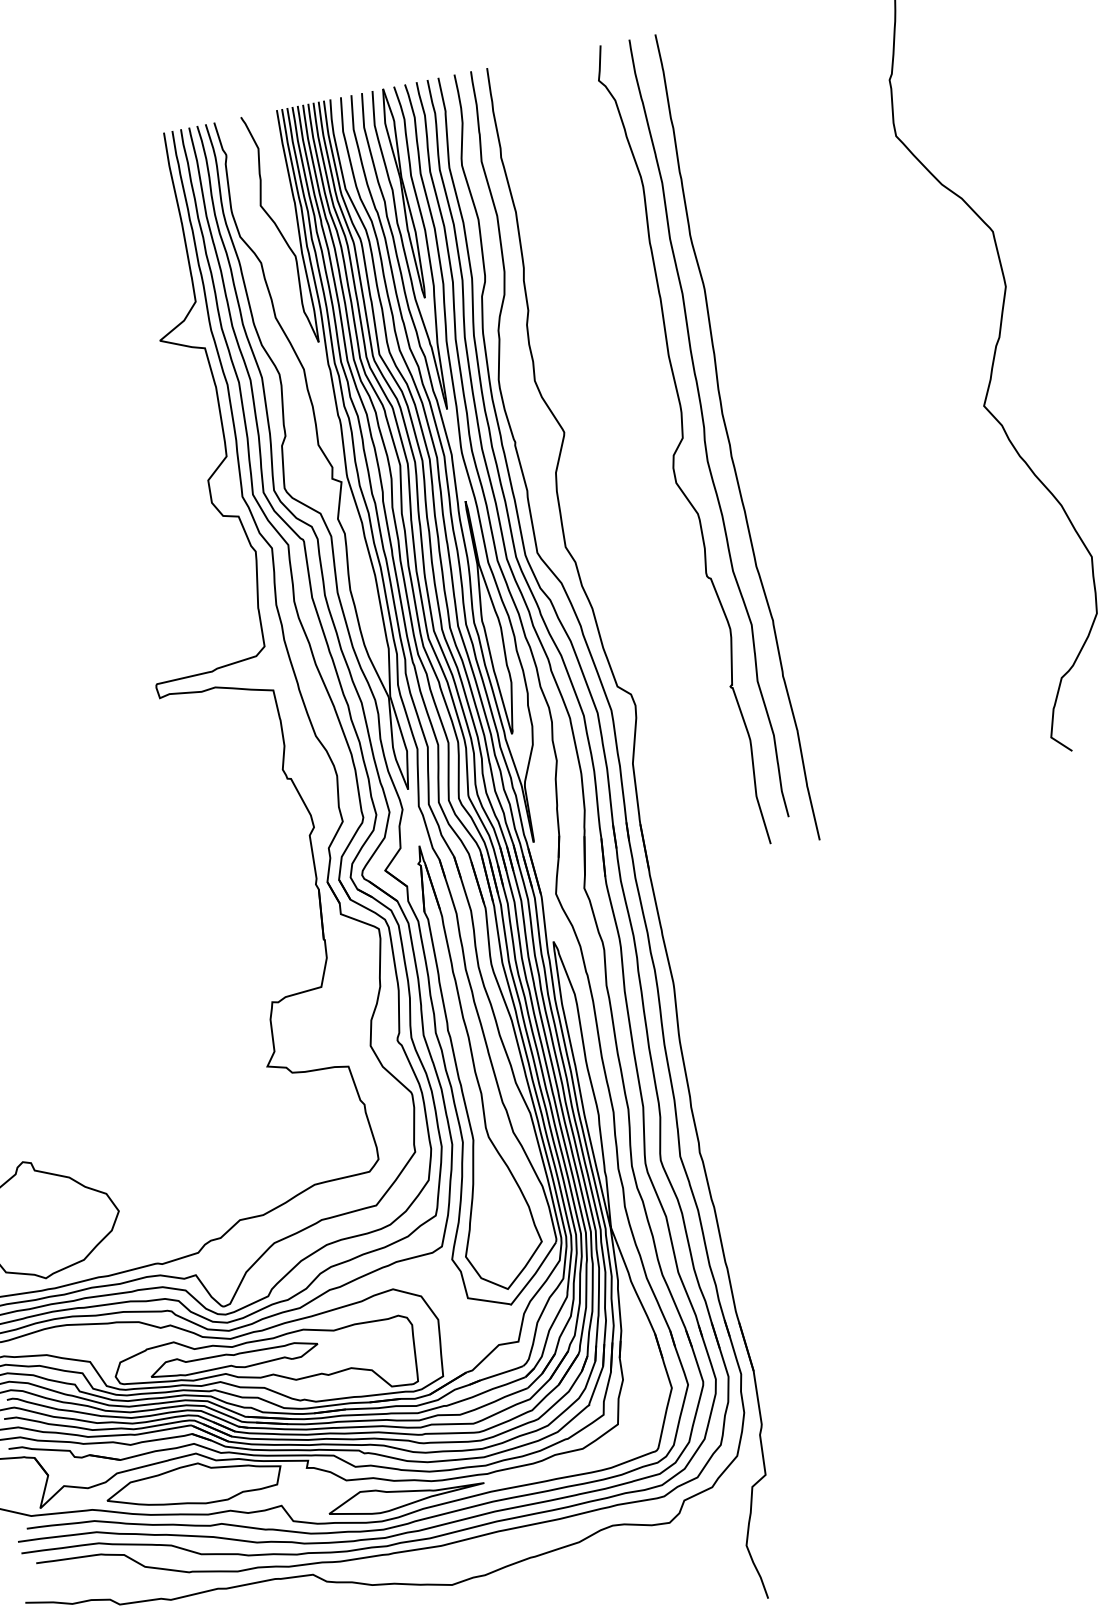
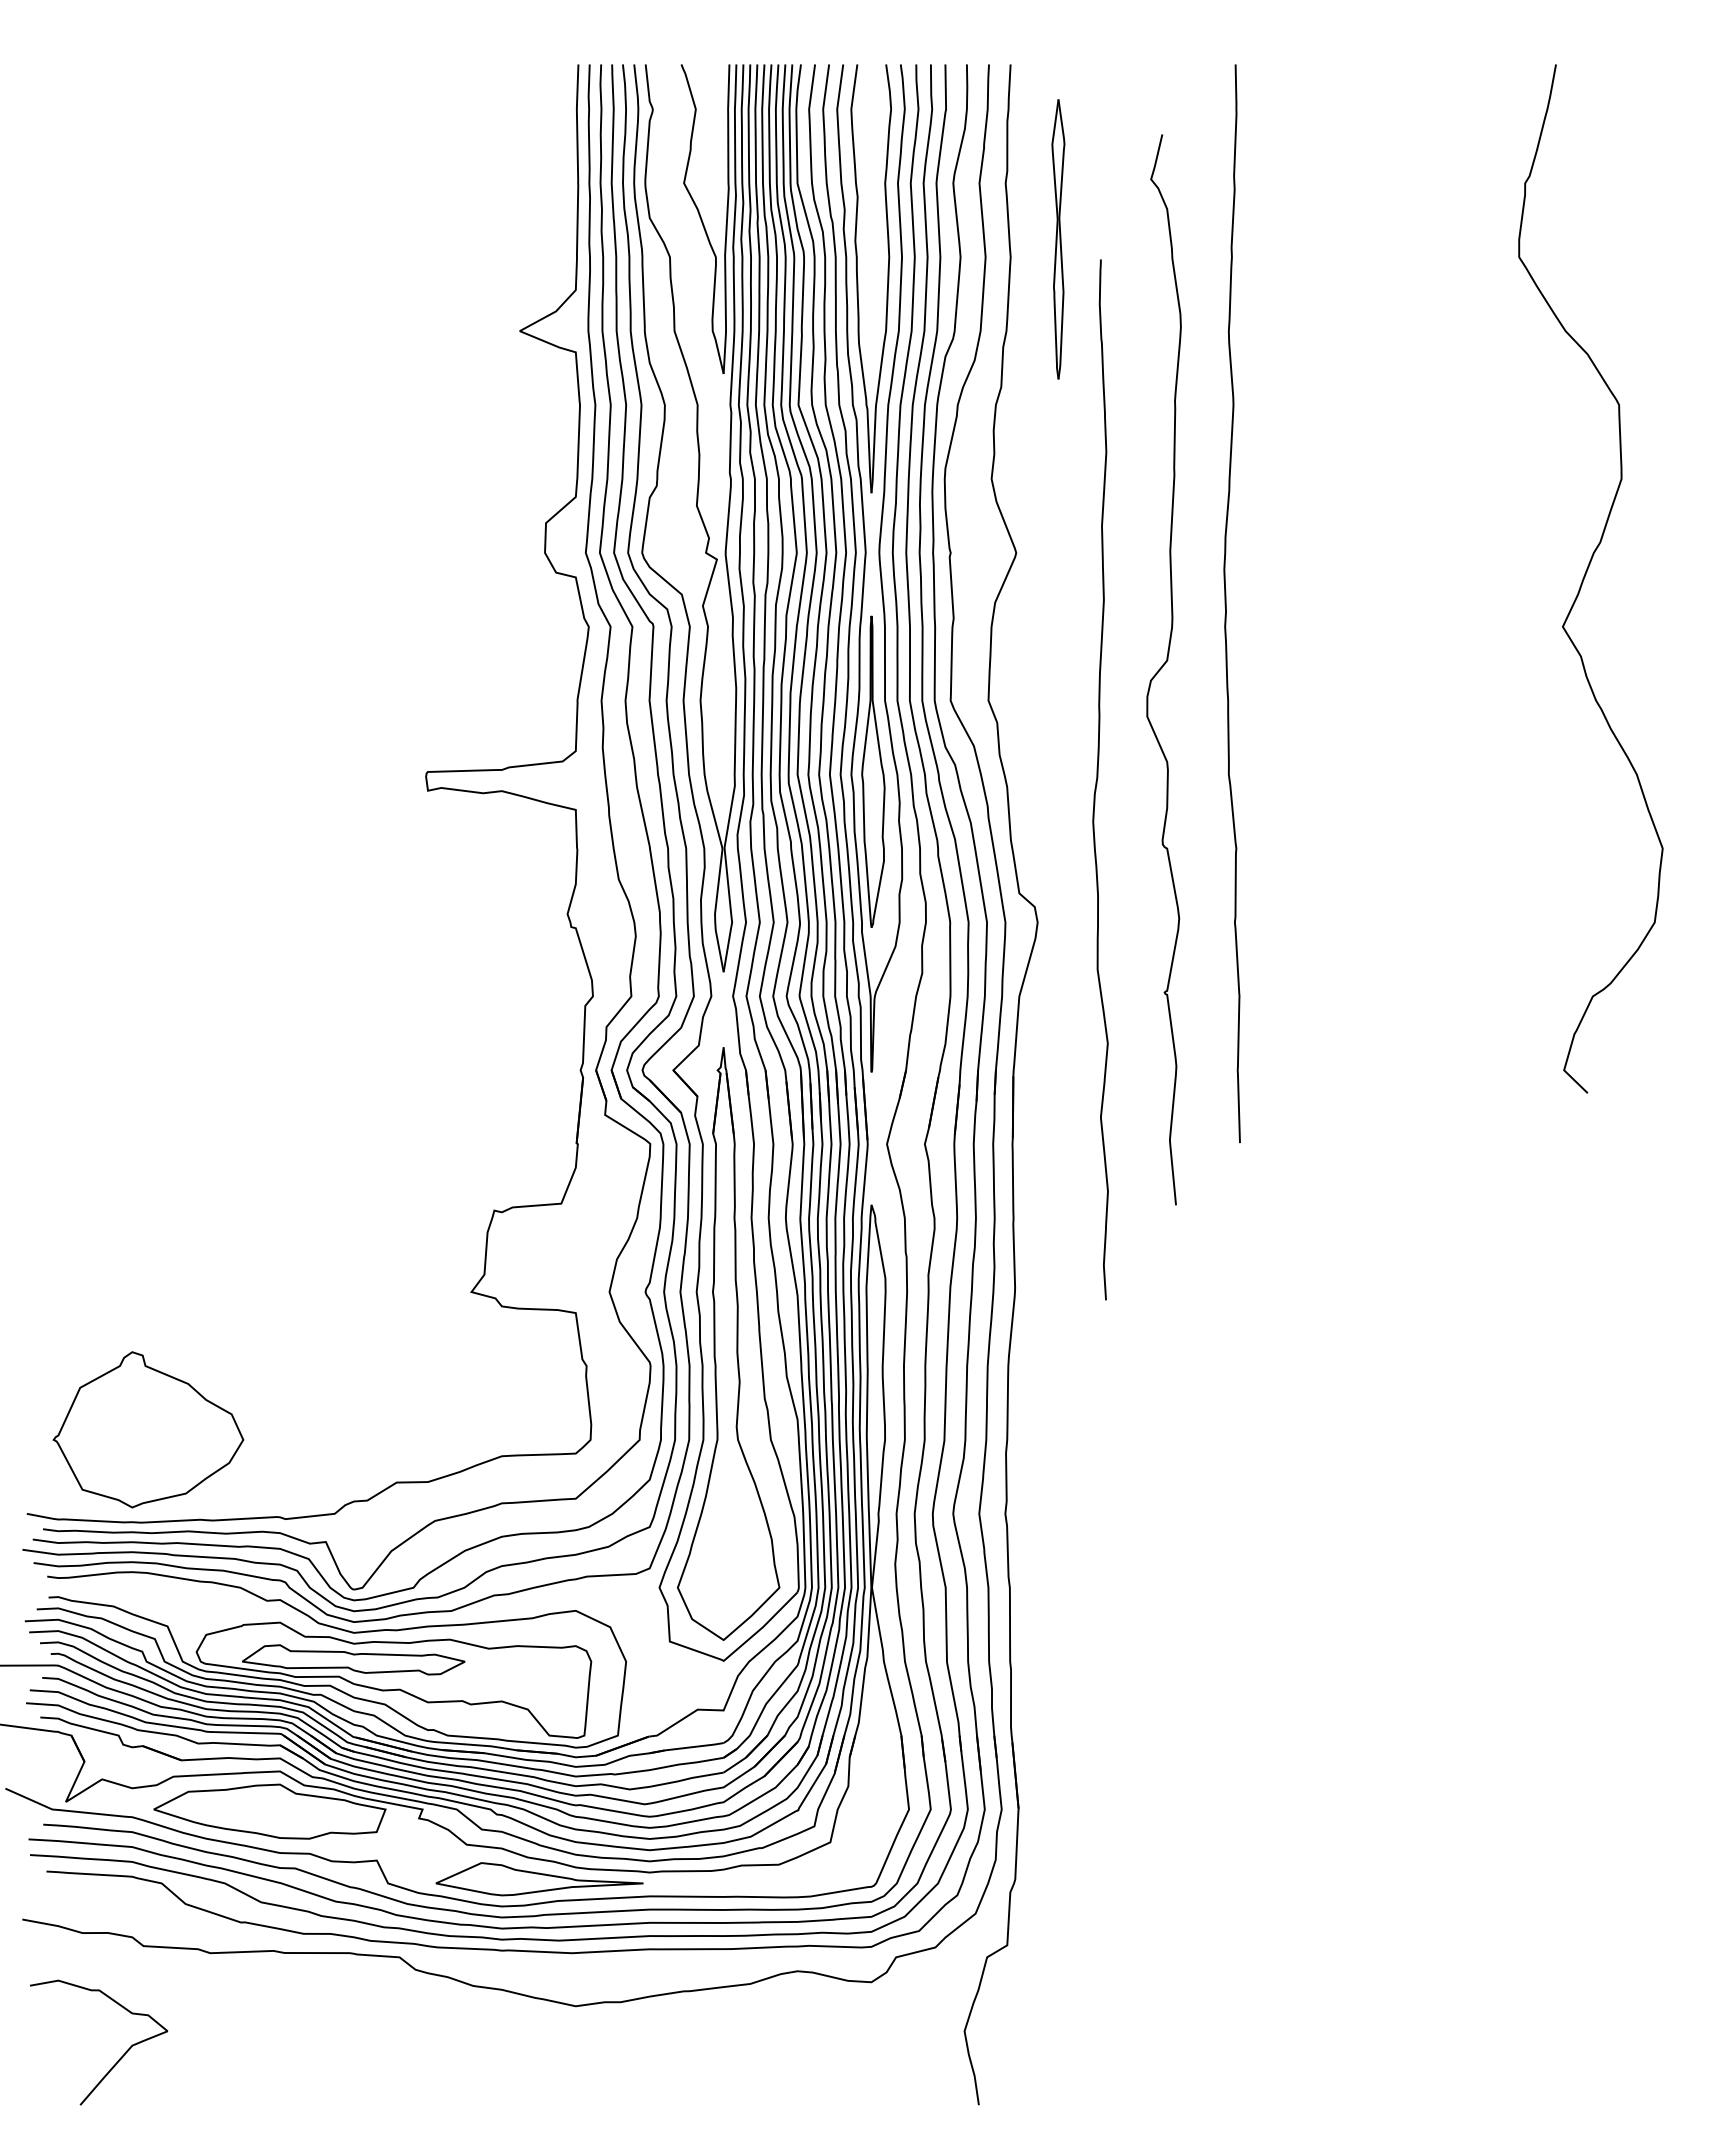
part: (404, 193) -> (1058, 239), moved
curve: (705, 428) -> (1098, 778), moved
curve: (679, 445) -> (1161, 669), moved

